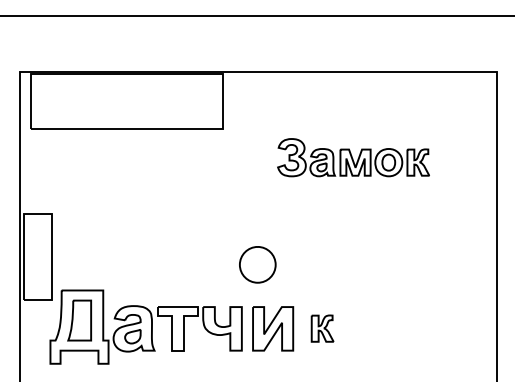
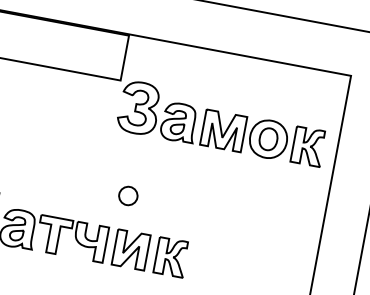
part: (353, 157) -> (222, 123), size x1.67
part: (257, 265) -> (128, 196), size x0.62
part: (322, 328) -> (171, 257), size x1.67

